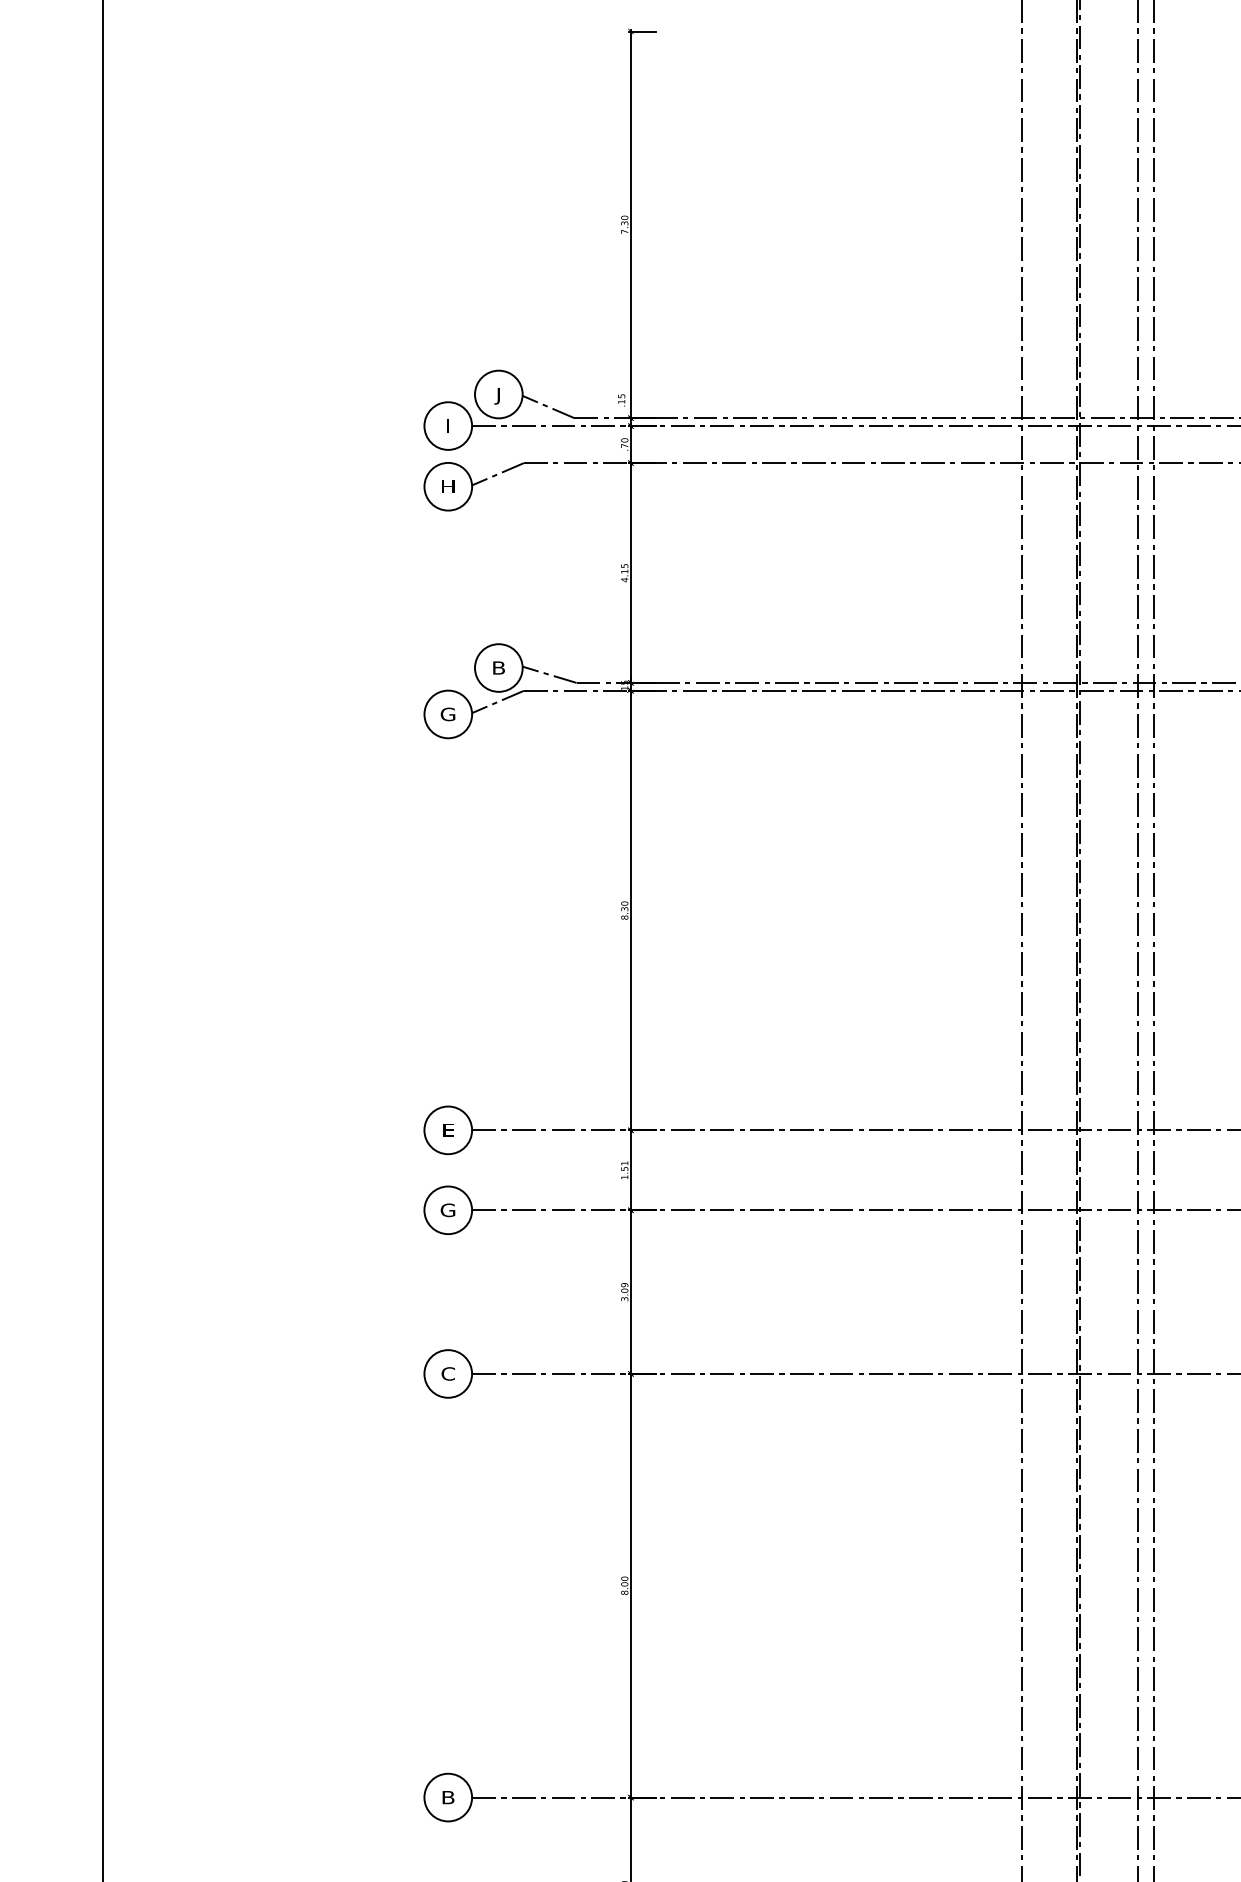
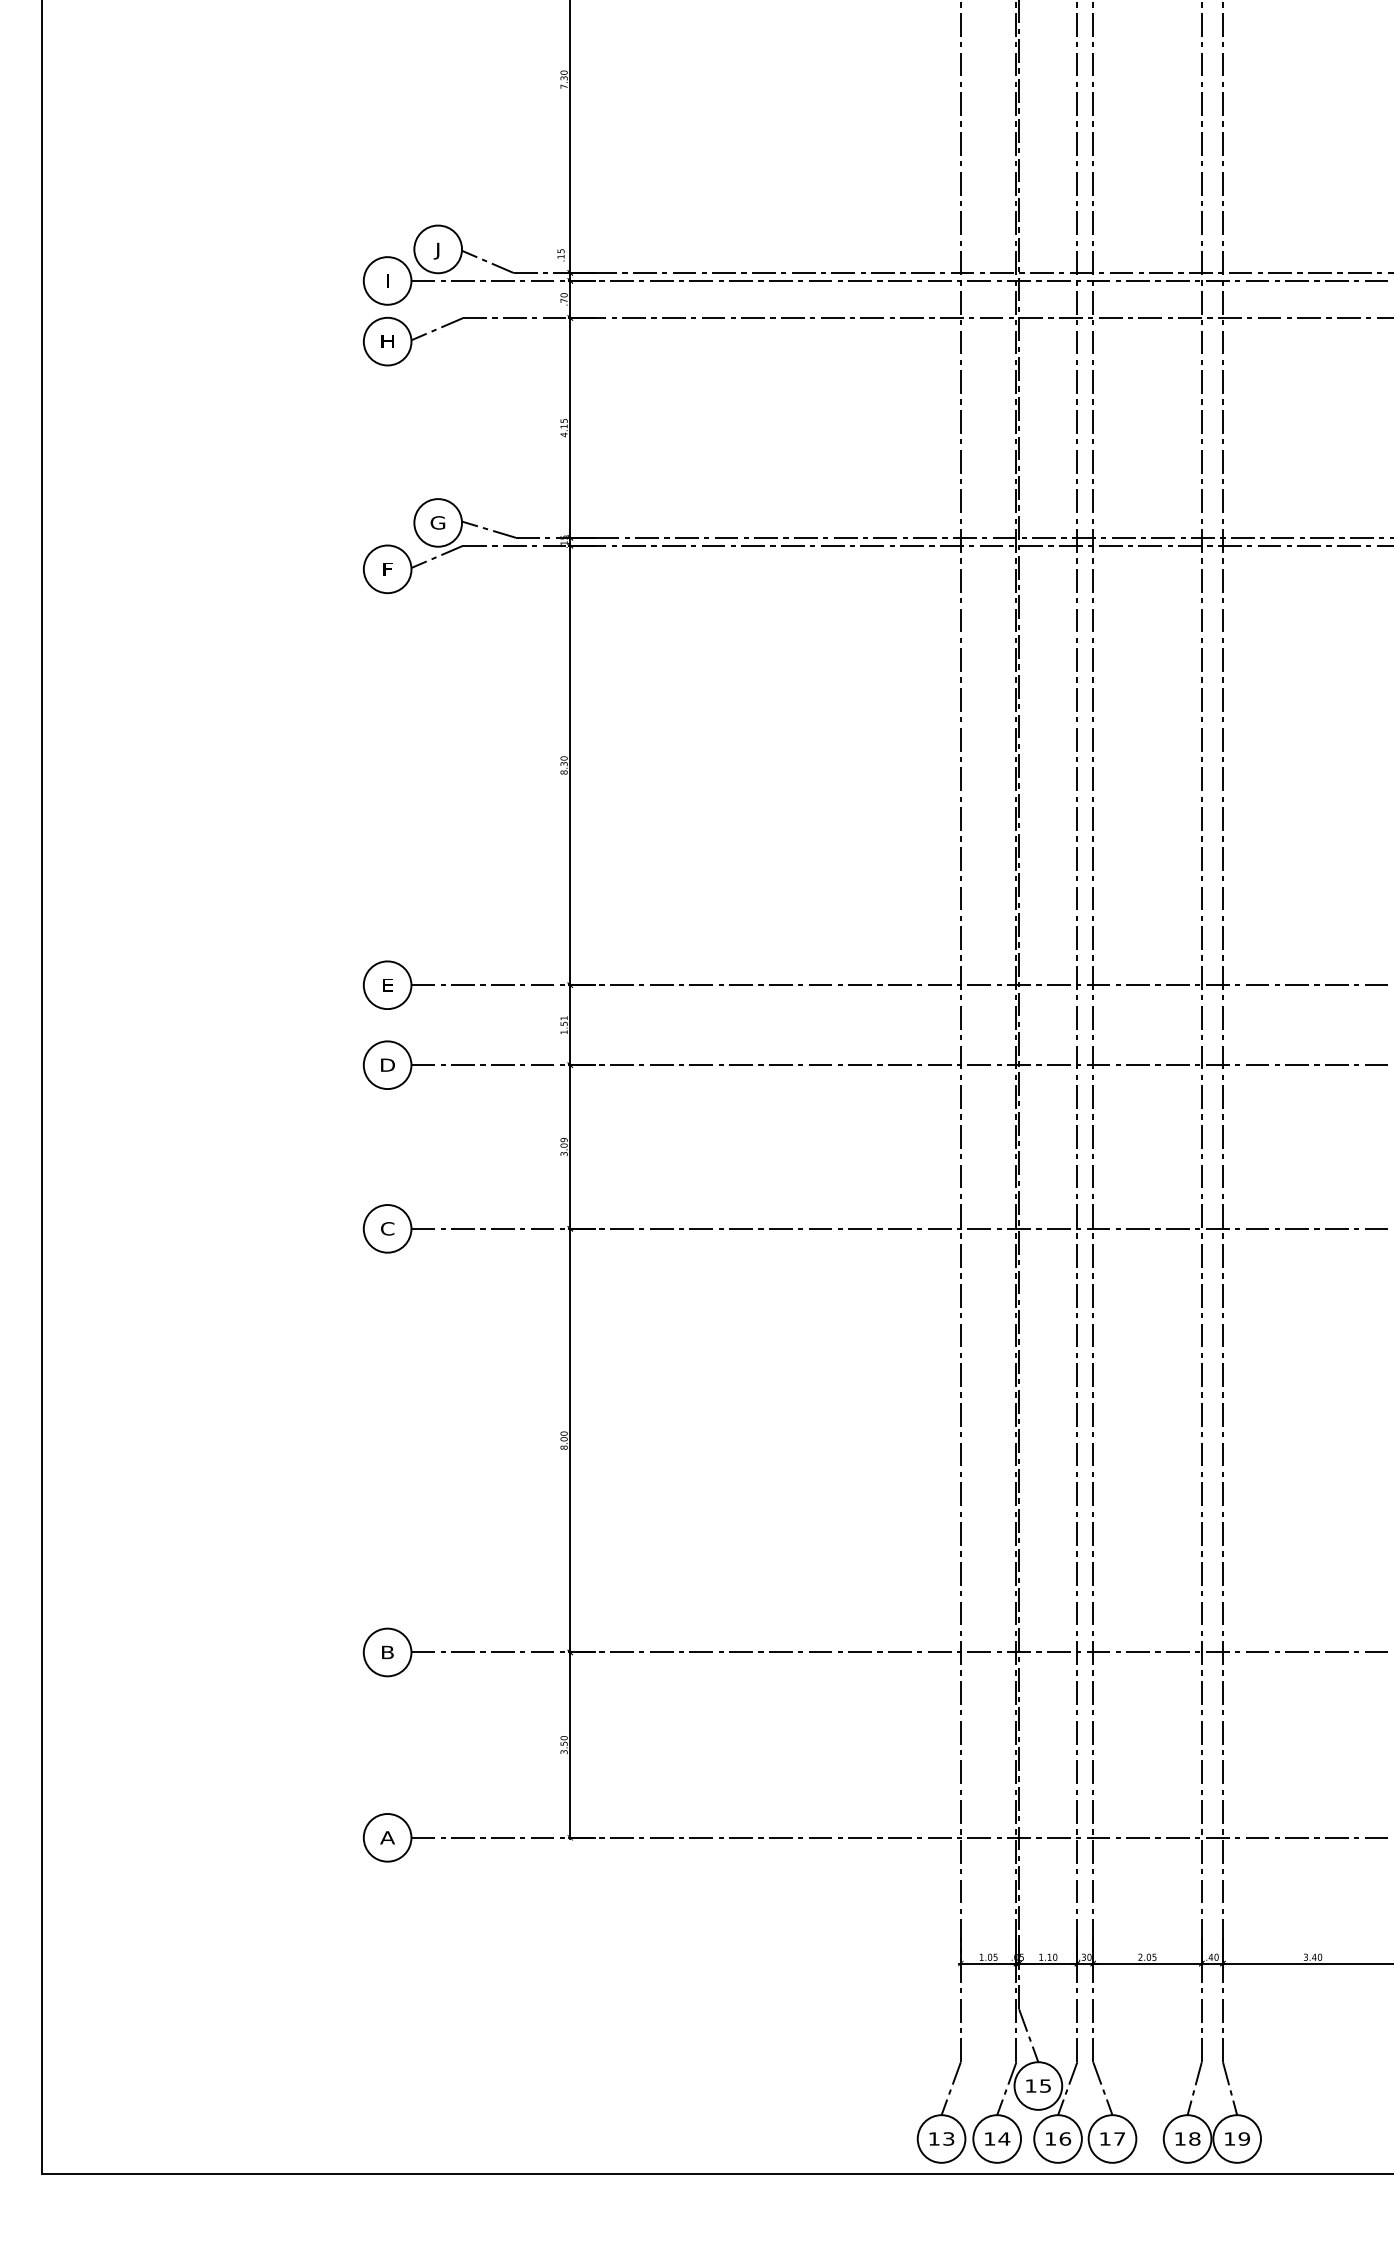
text: (498, 667) -> (437, 522), B -> G
text: (448, 714) -> (387, 569), G -> F
text: (448, 1209) -> (387, 1064), G -> D

